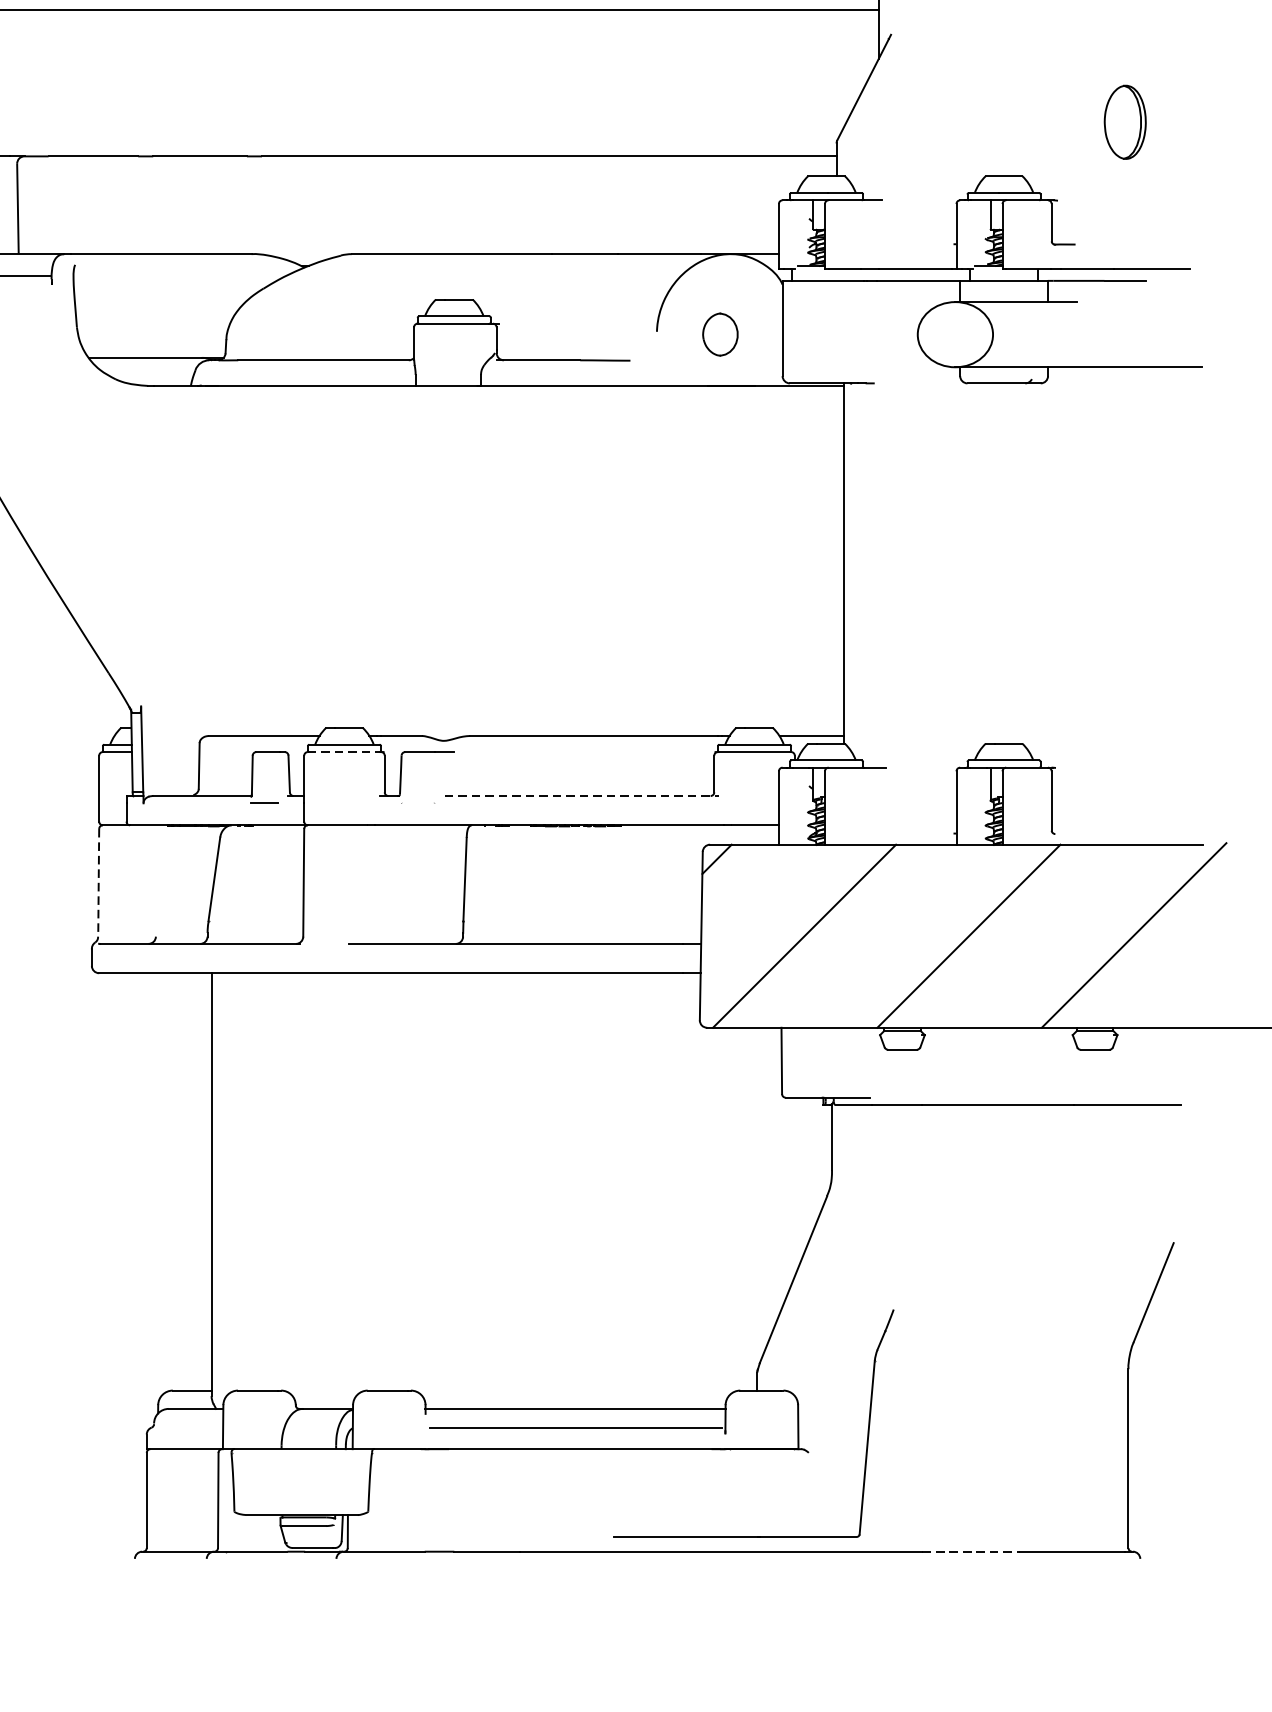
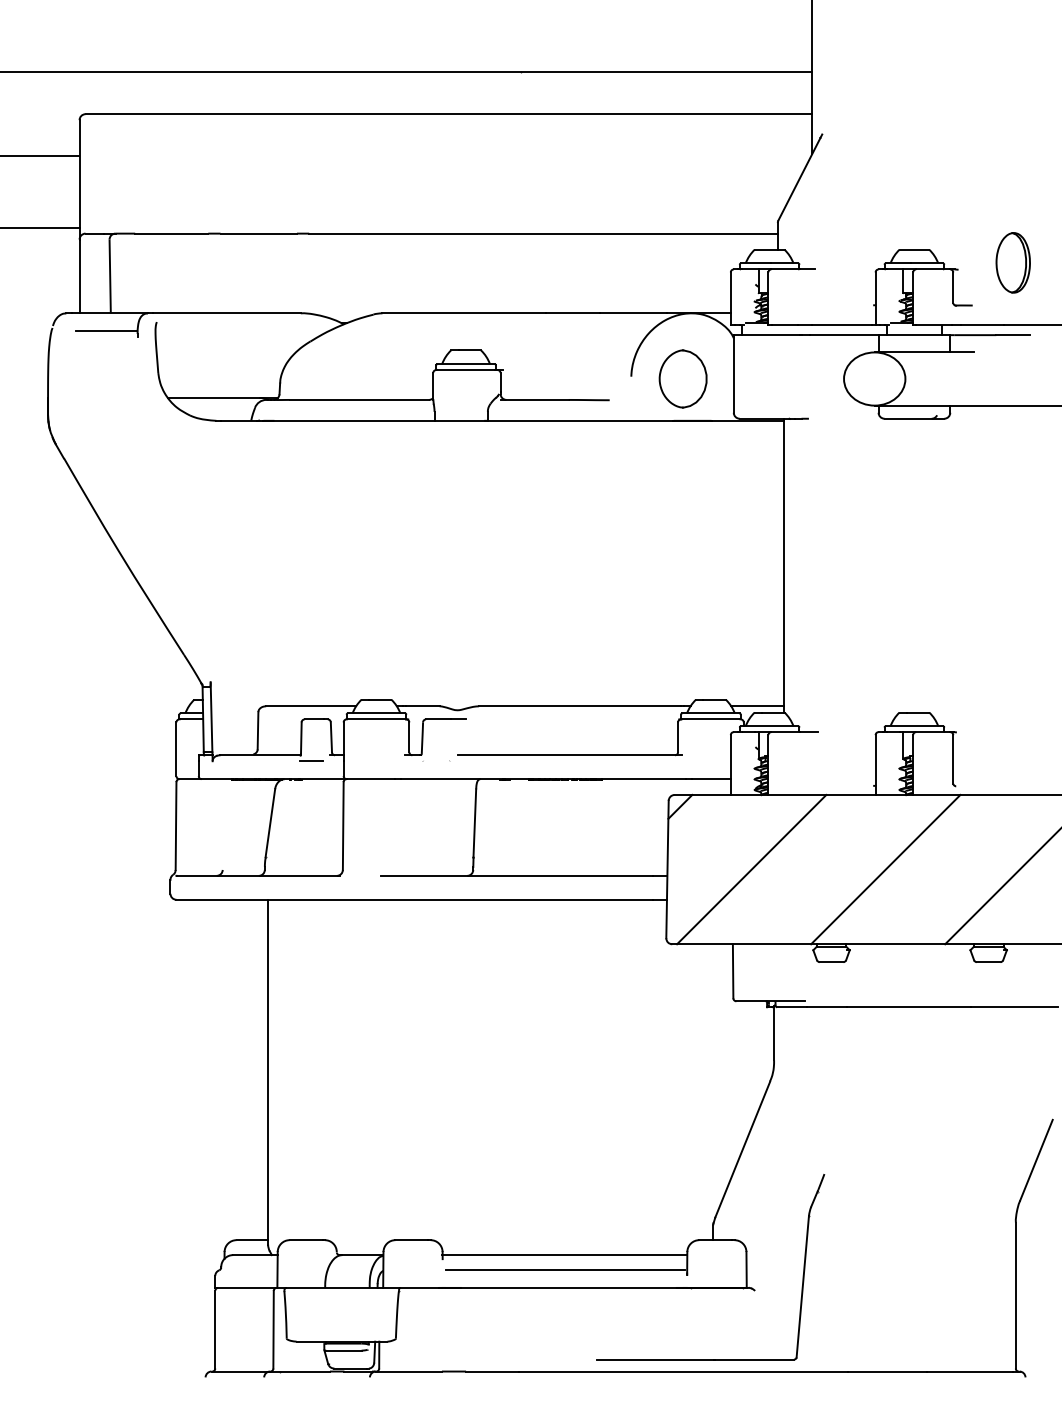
part: (1124, 121) -> (1012, 262), moved
part: (719, 334) -> (682, 378), size x1.67
line: (344, 752) -> (376, 719), dashed -> solid
line: (582, 796) -> (570, 755), dashed -> solid
line: (99, 883) -> (176, 826), dashed -> solid
line: (971, 1551) -> (887, 1371), dashed -> solid

